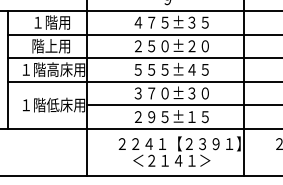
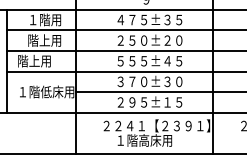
text: (53, 69) -> (46, 60), １階高床用 -> 階上用
text: (171, 160) -> (149, 140), ＜２１４１＞ -> １階高床用

